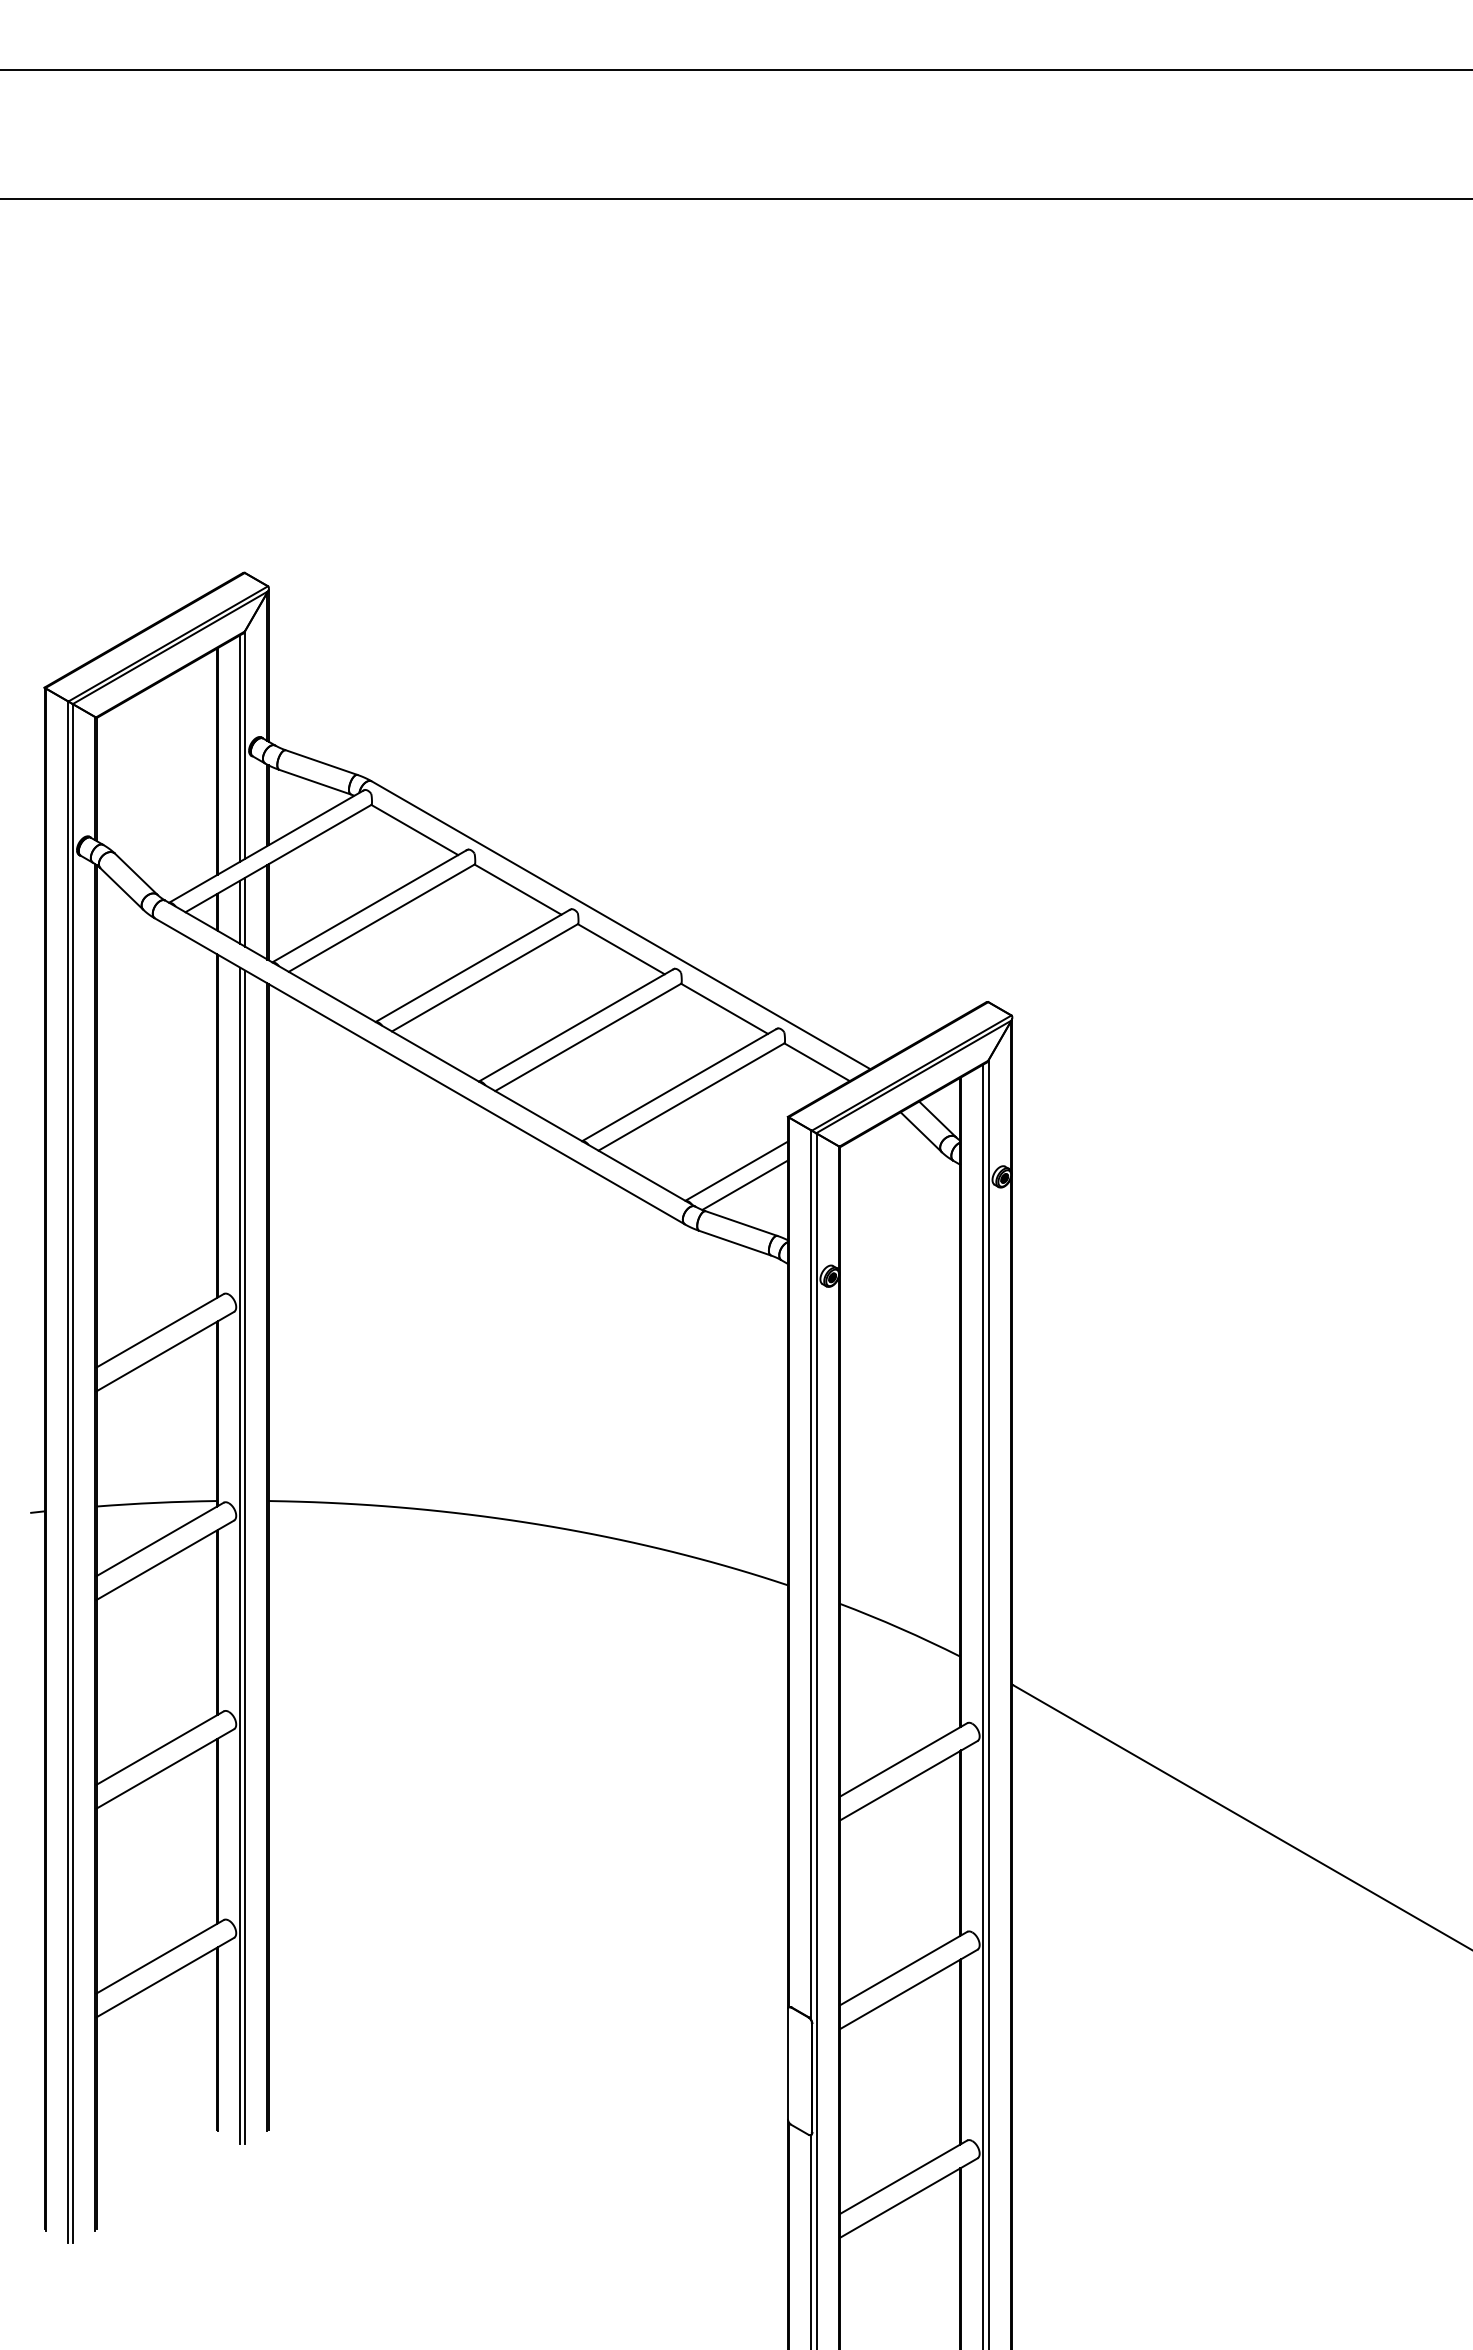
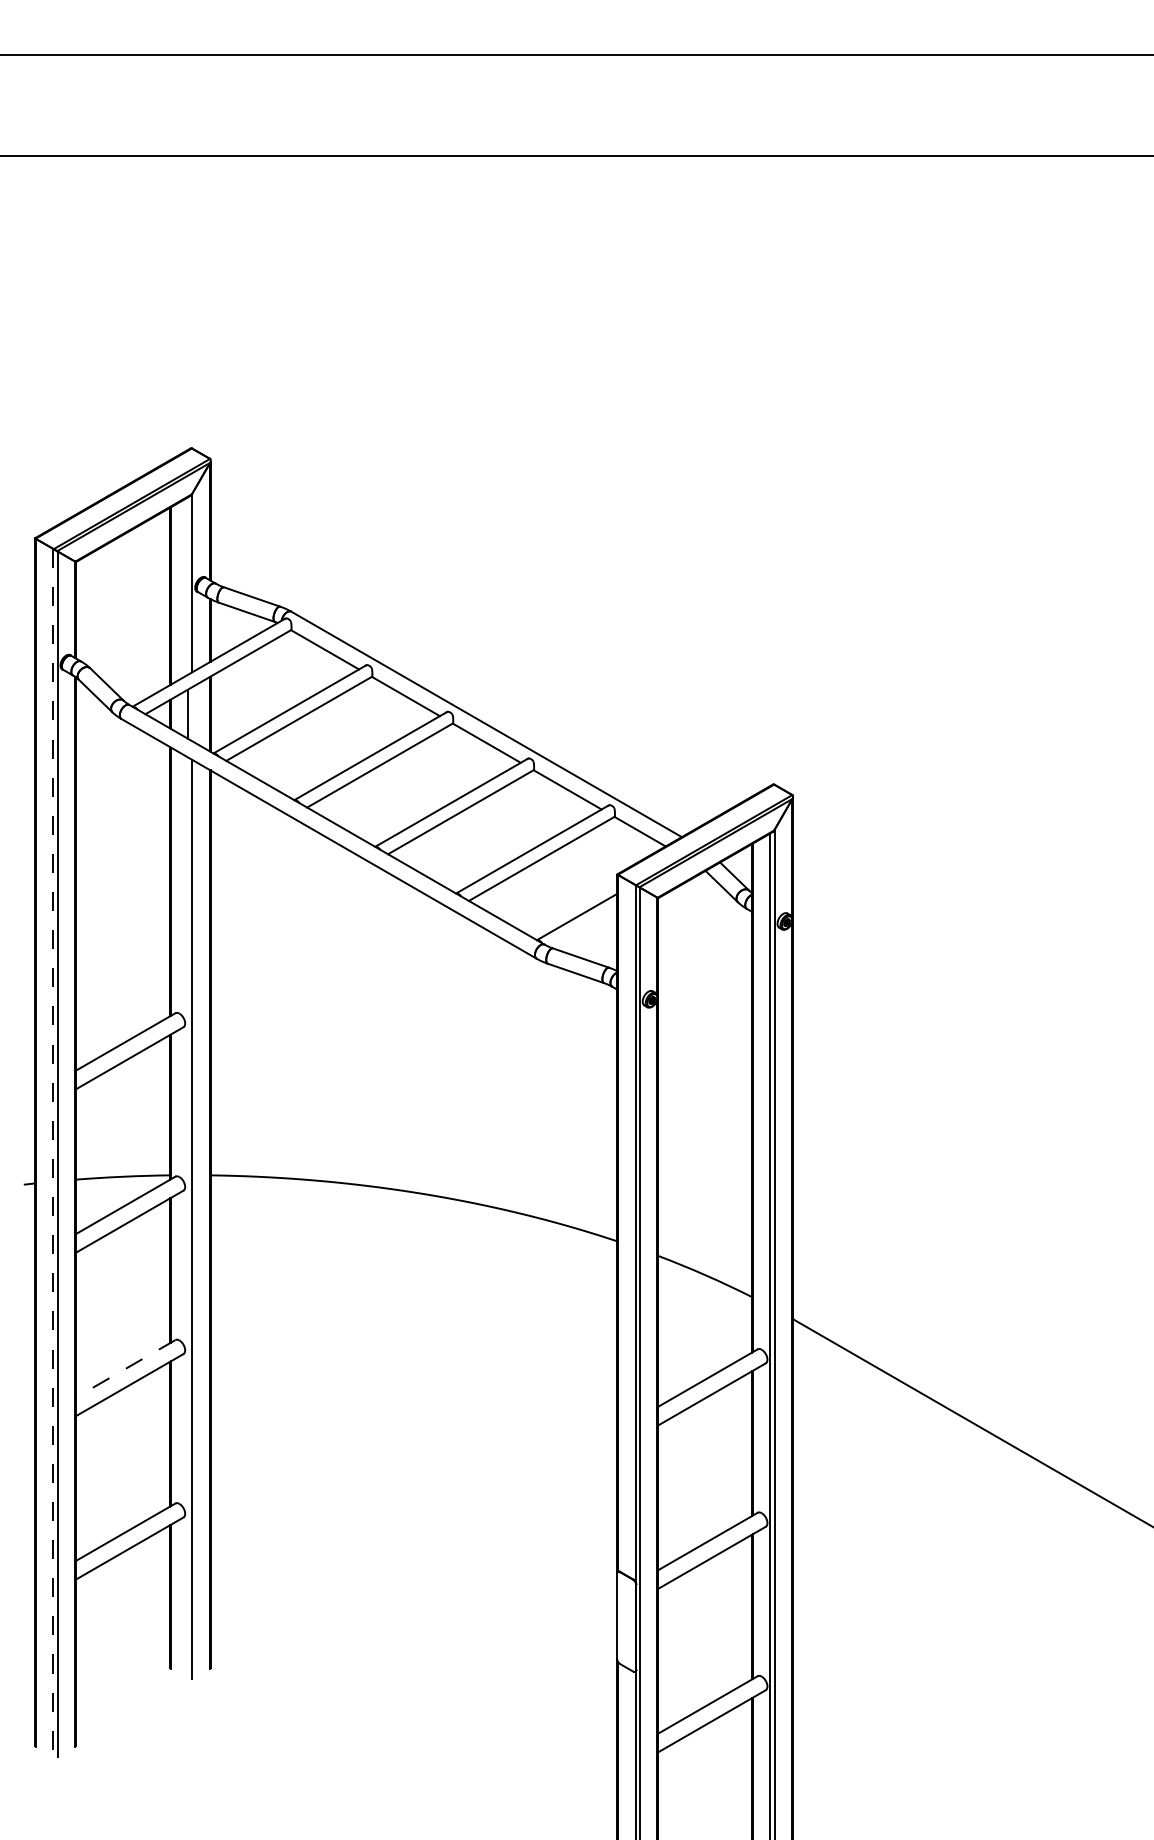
line: (239, 748) -> (187, 585), removed
line: (245, 911) -> (192, 713), removed
line: (745, 1184) -> (584, 927), removed
line: (67, 1472) -> (53, 1153), solid -> dashed
line: (239, 1555) -> (187, 1218), removed
line: (159, 1748) -> (125, 1369), solid -> dashed

